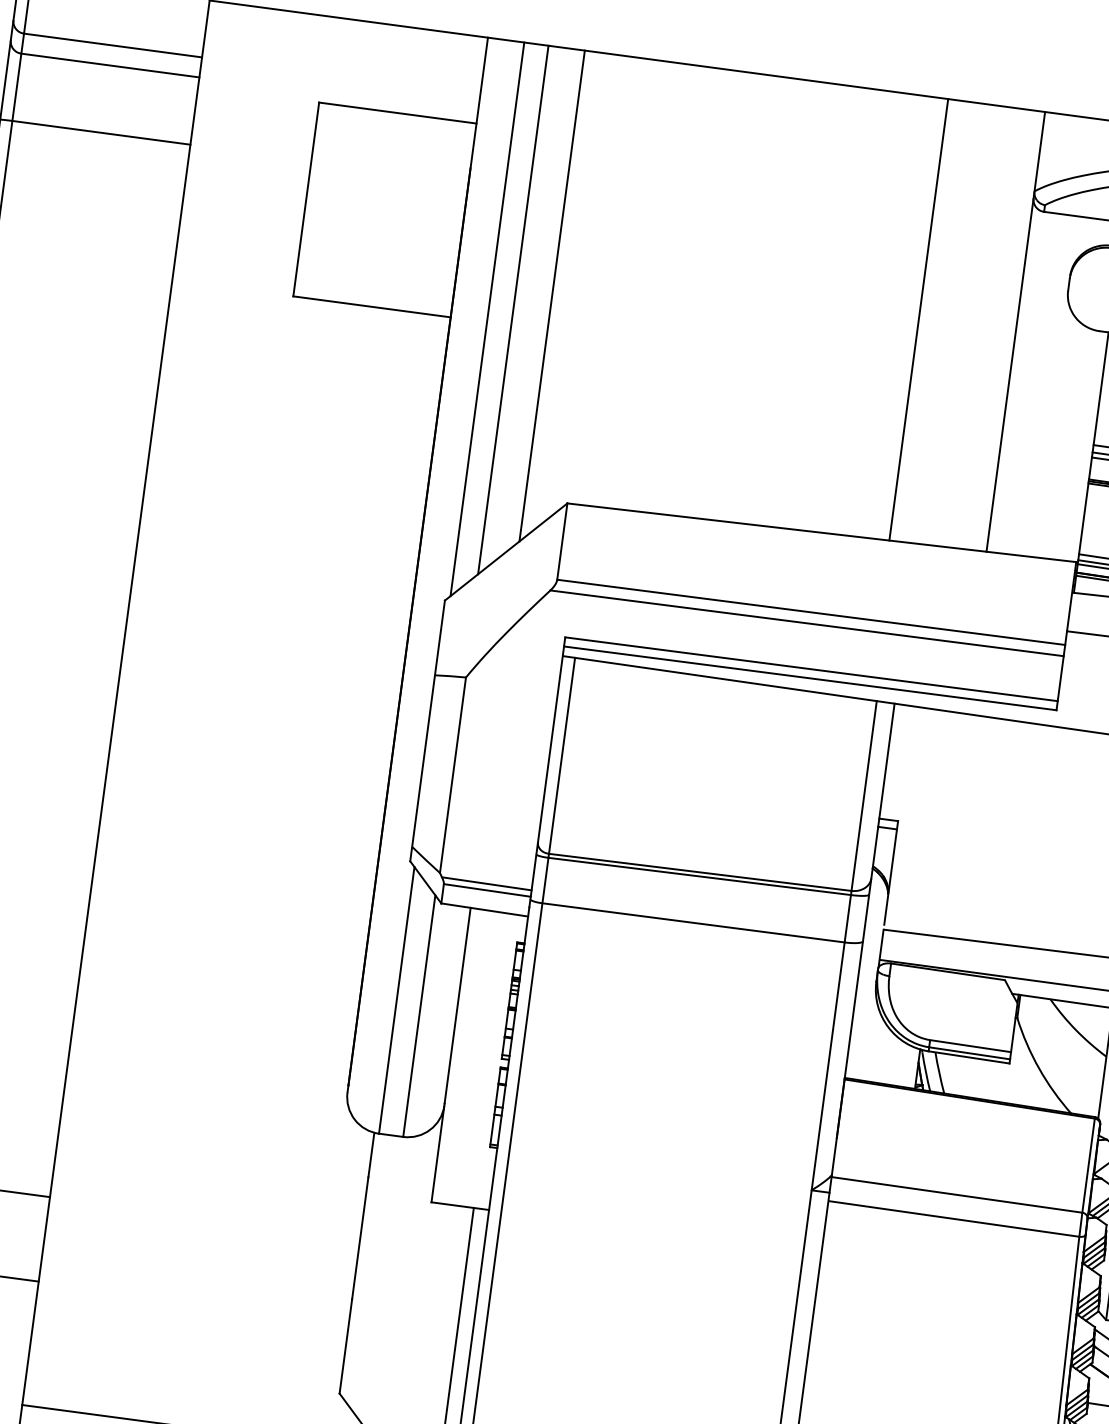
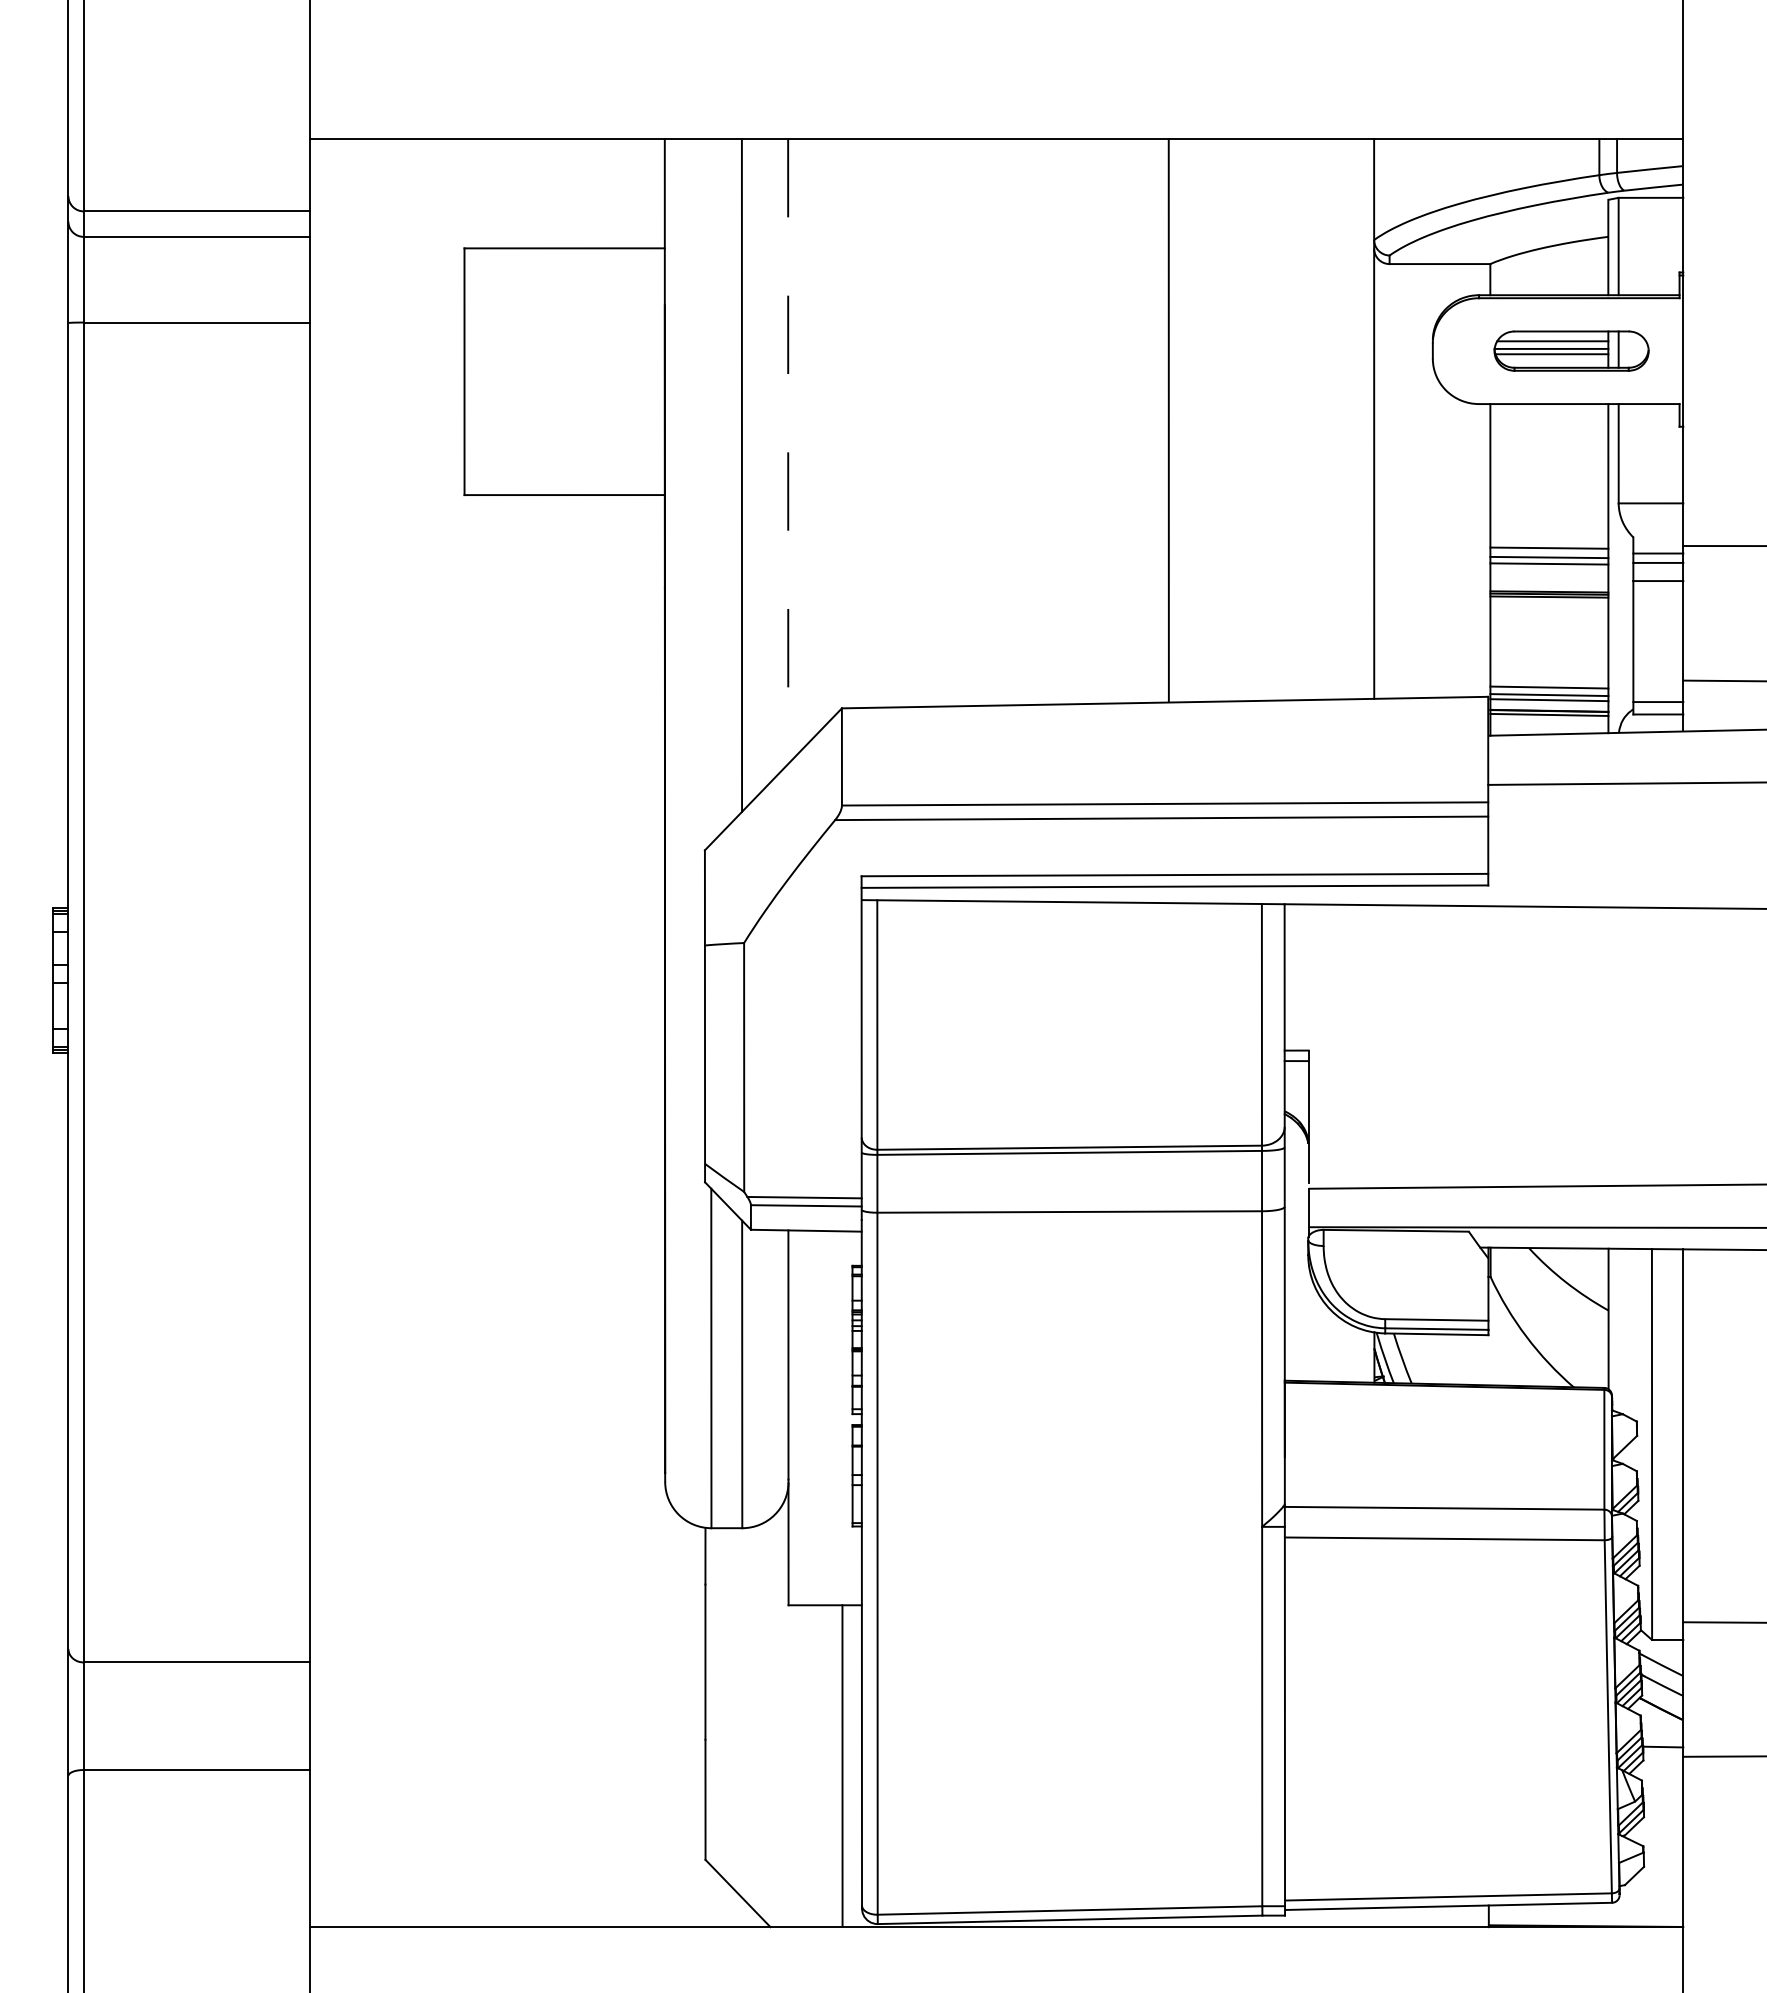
line: (552, 296) -> (788, 451), solid -> dashed
line: (487, 319) -> (711, 491), removed
line: (918, 320) -> (1168, 420), moved

